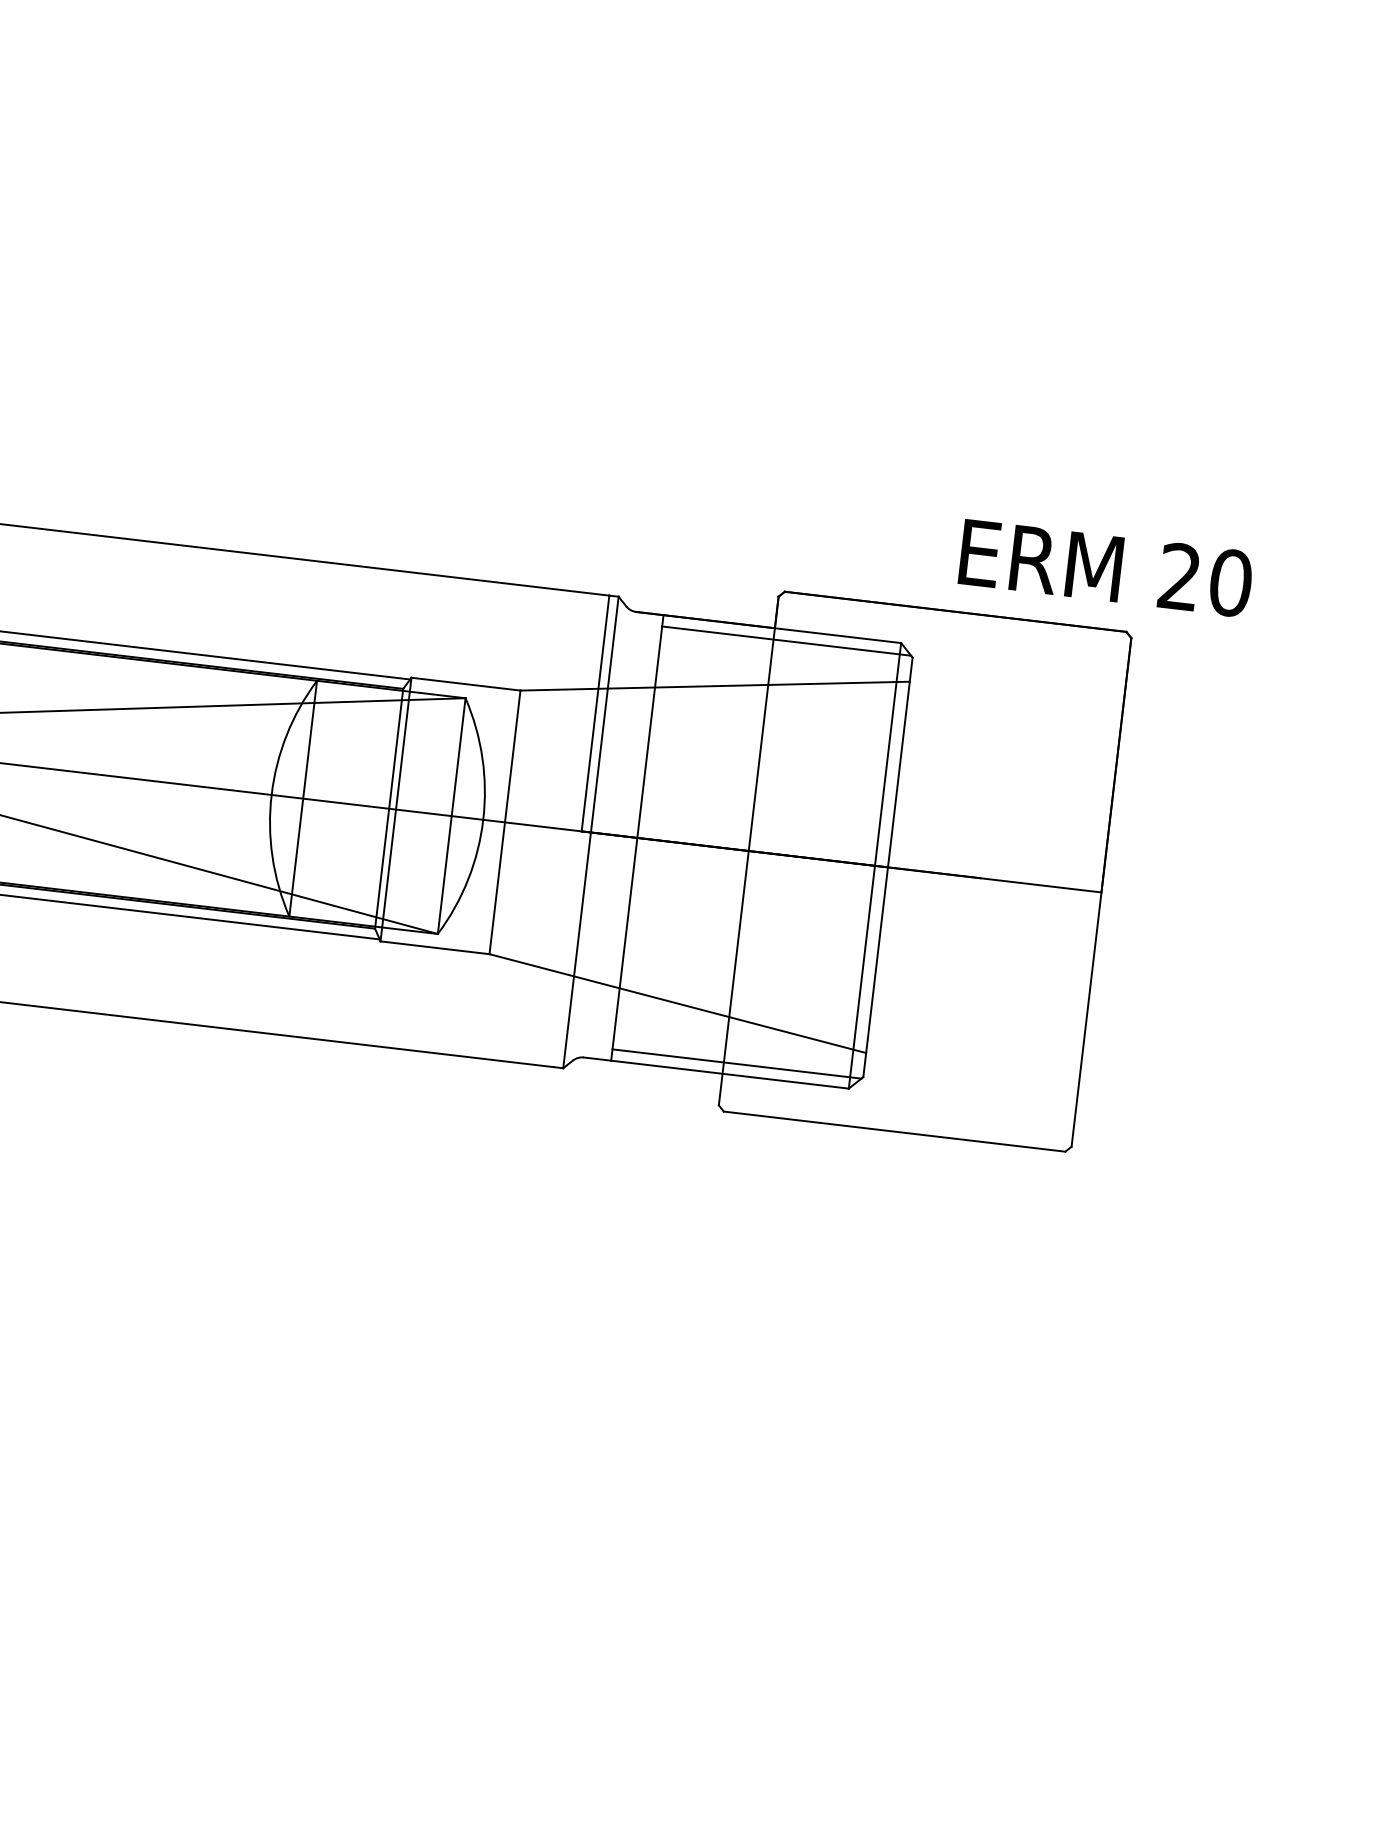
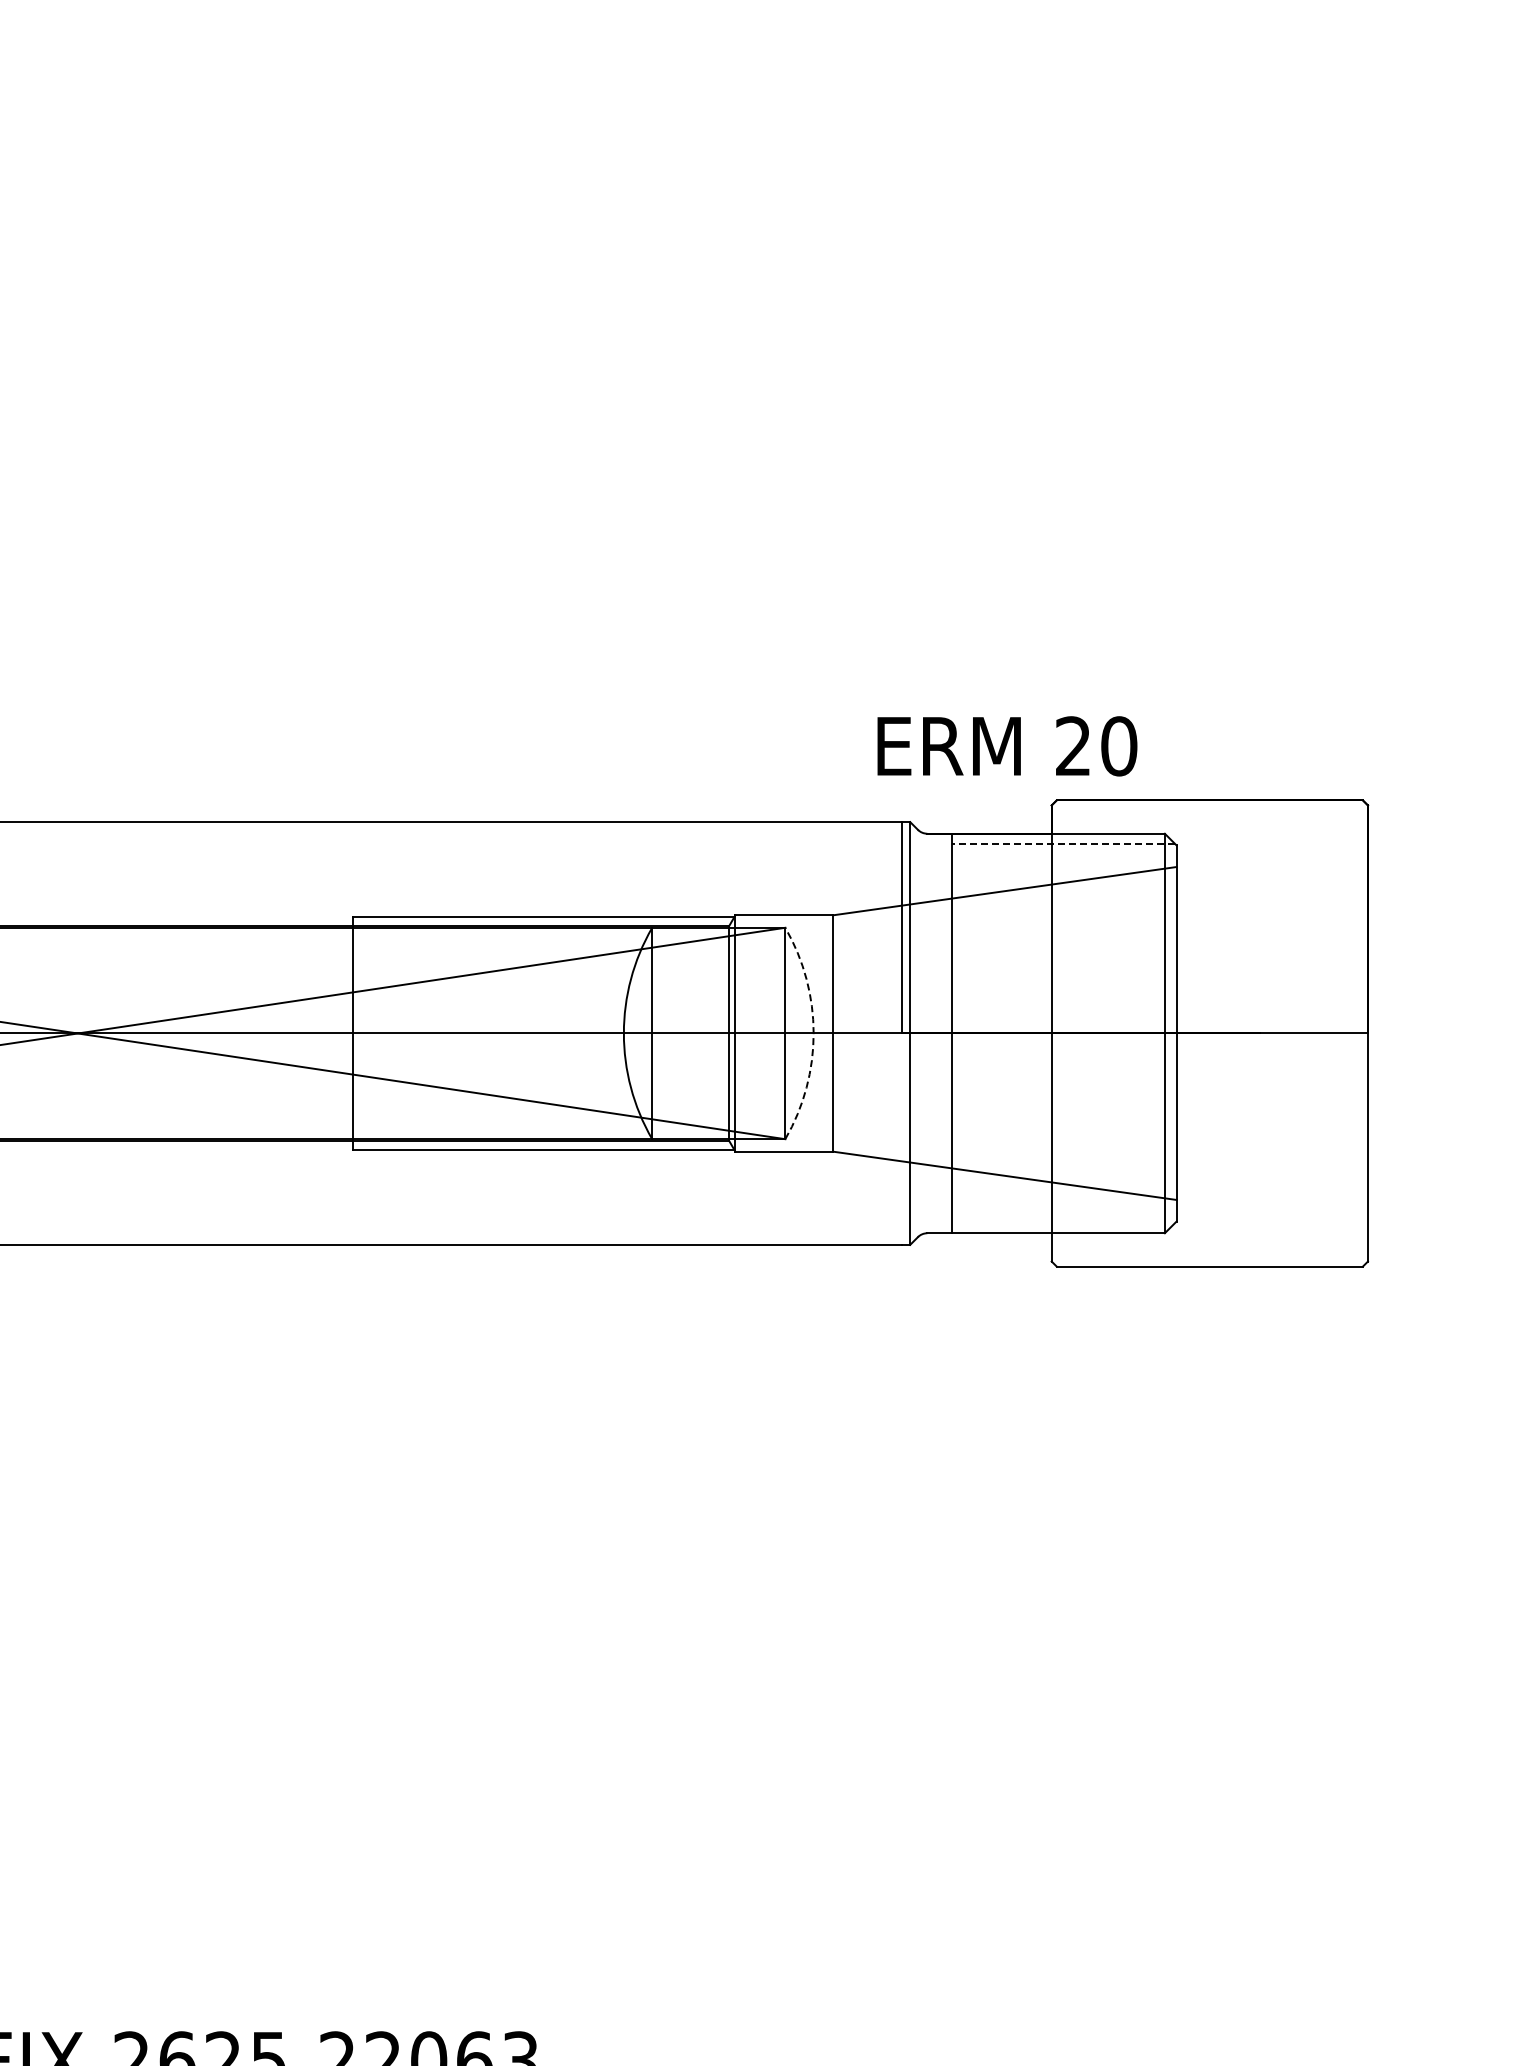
text: (1106, 568) -> (1007, 746), moved
line: (786, 640) -> (1063, 843), solid -> dashed
arc: (483, 819) -> (813, 1033), solid -> dashed
line: (737, 1064) -> (1063, 1223), removed

